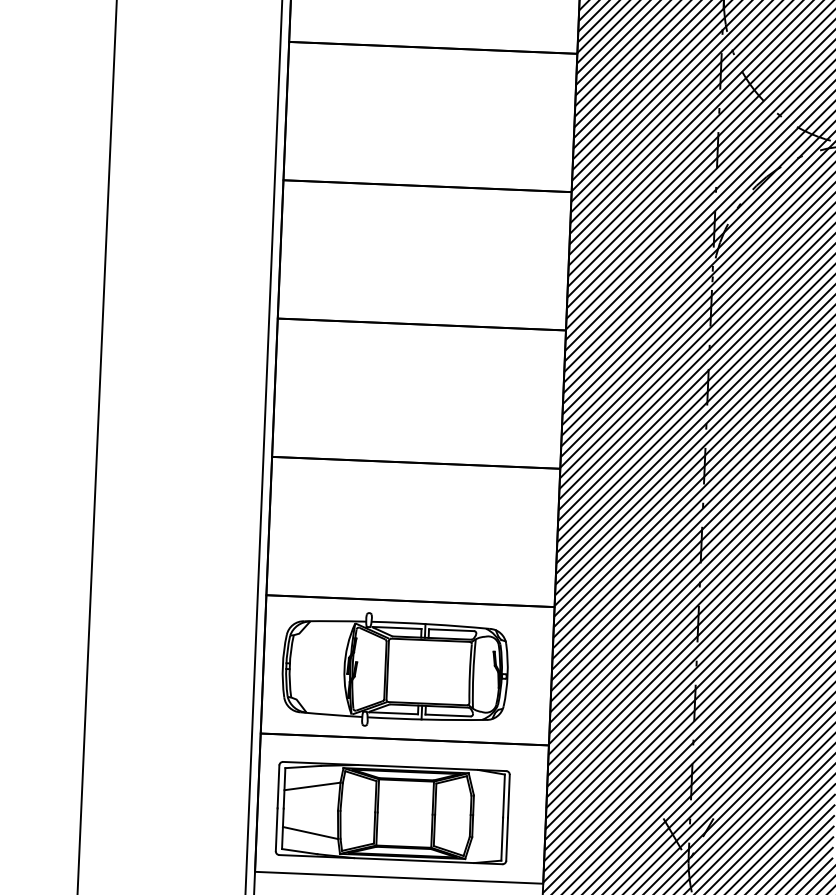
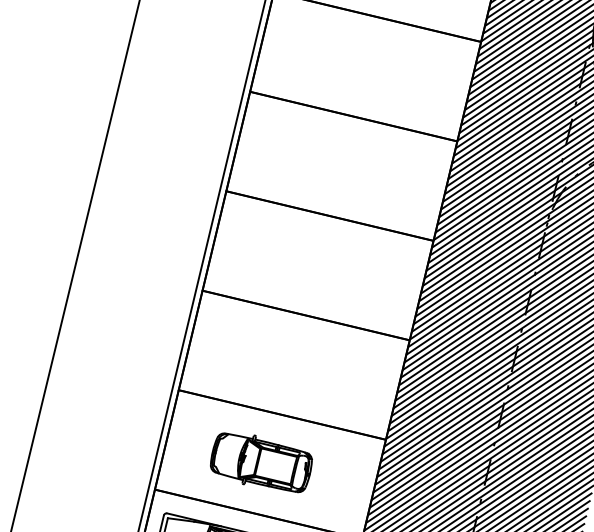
part: (394, 669) -> (261, 462), size x0.6

